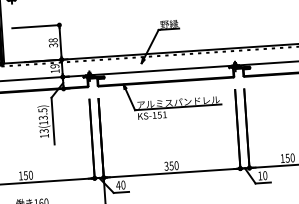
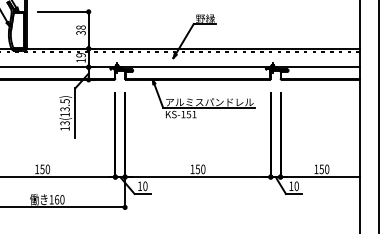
text: (166, 166) -> (192, 169), 350 -> 150
text: (117, 184) -> (139, 185), 40 -> 10

